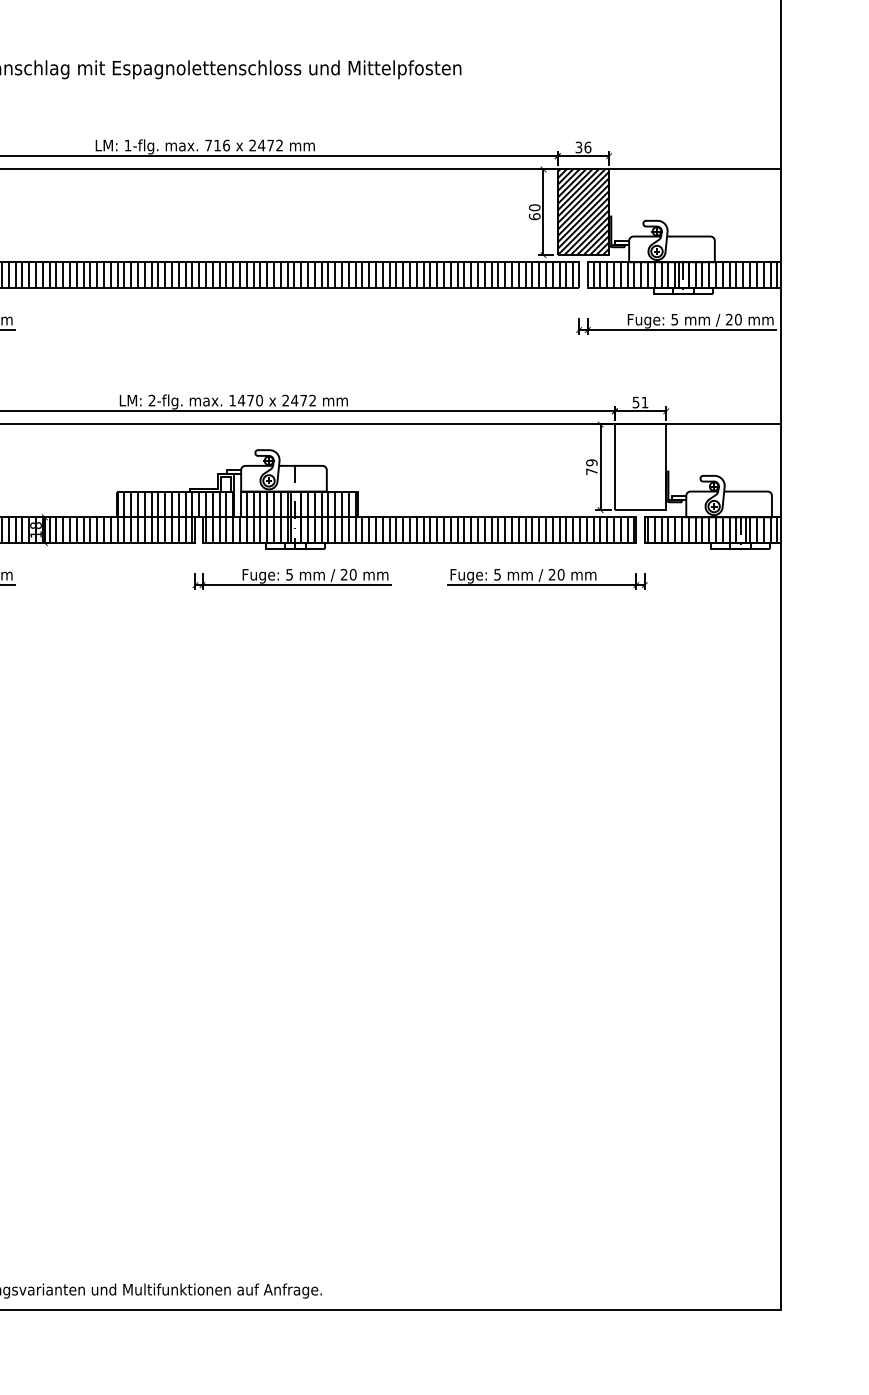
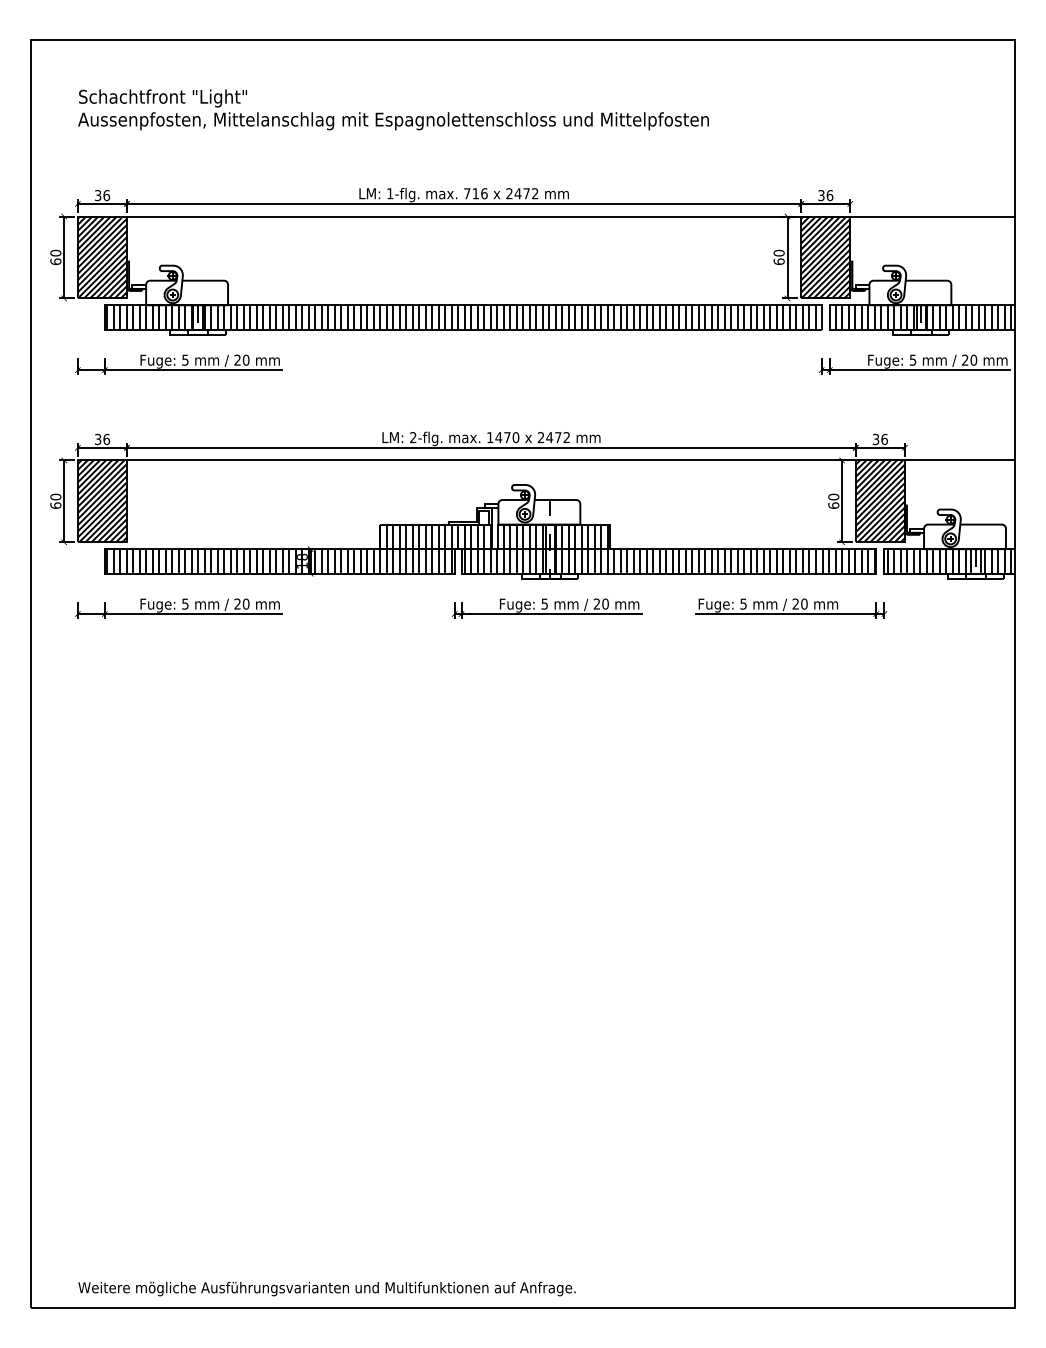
text: (640, 402) -> (880, 439), 51 -> 36
text: (591, 466) -> (833, 500), 79 -> 60
hatch: (639, 467) -> (879, 501), added

